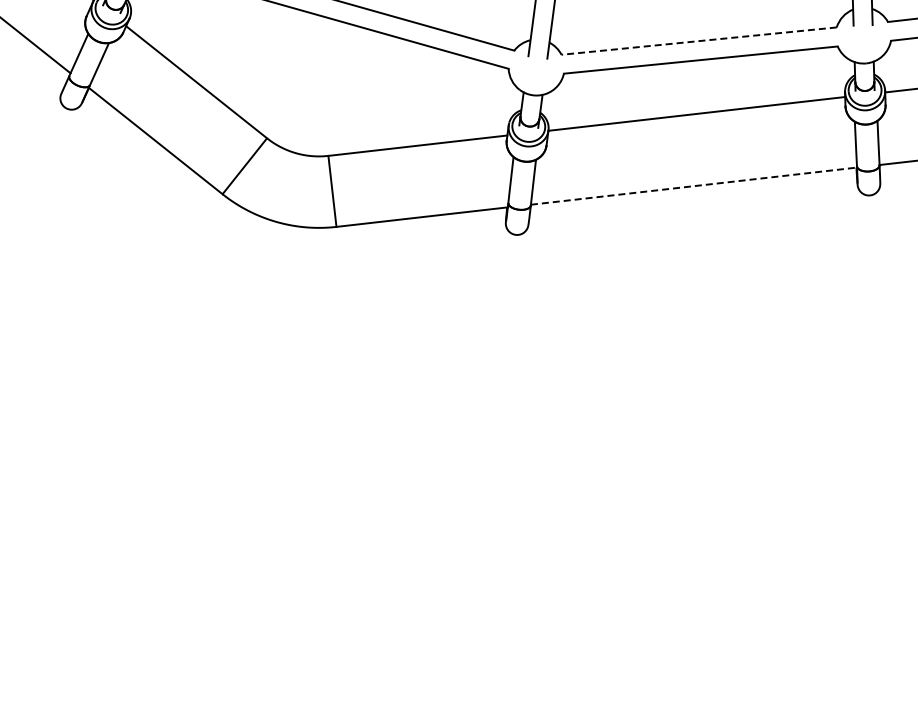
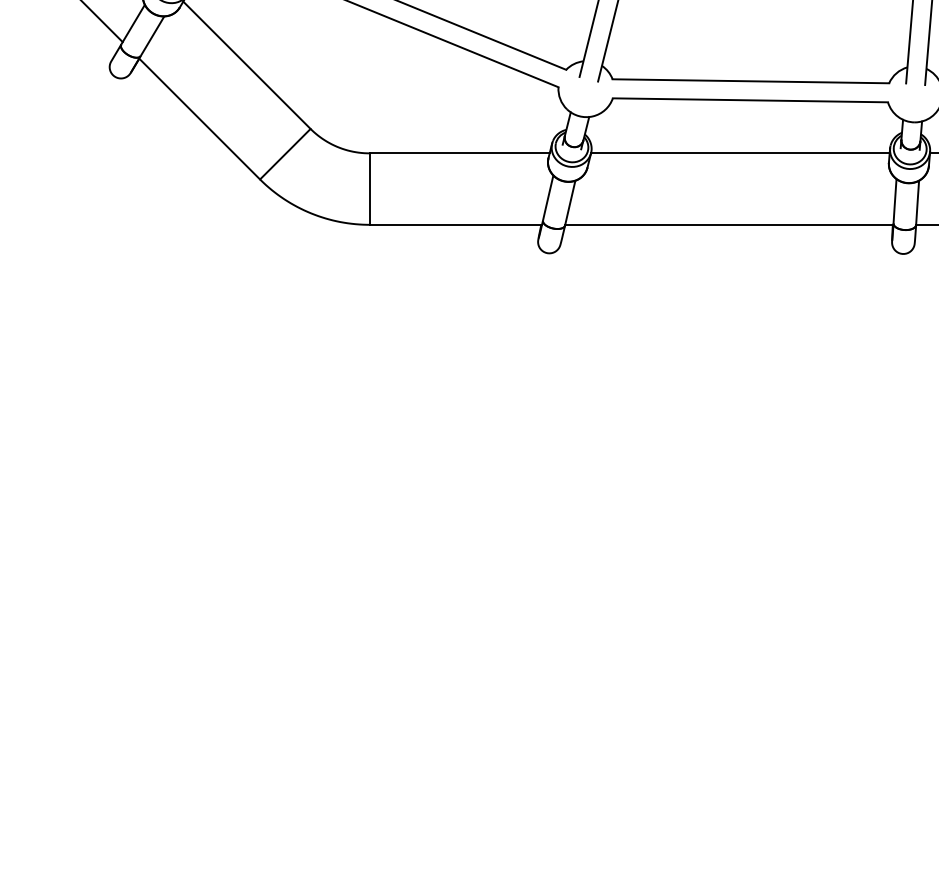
line: (698, 41) -> (750, 81), dashed -> solid
line: (694, 185) -> (729, 224), dashed -> solid

